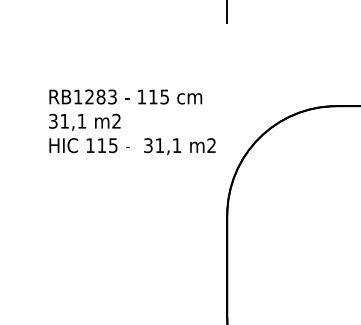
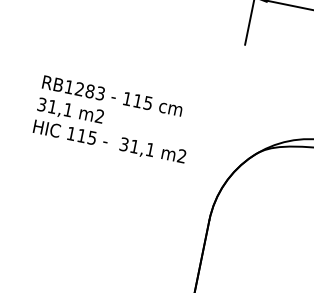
text: (132, 122) -> (114, 120), moved

